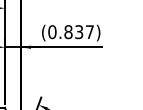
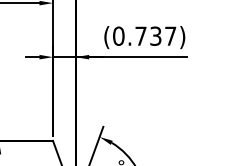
text: (68, 31) -> (140, 35), (0.837) -> (0.737)

